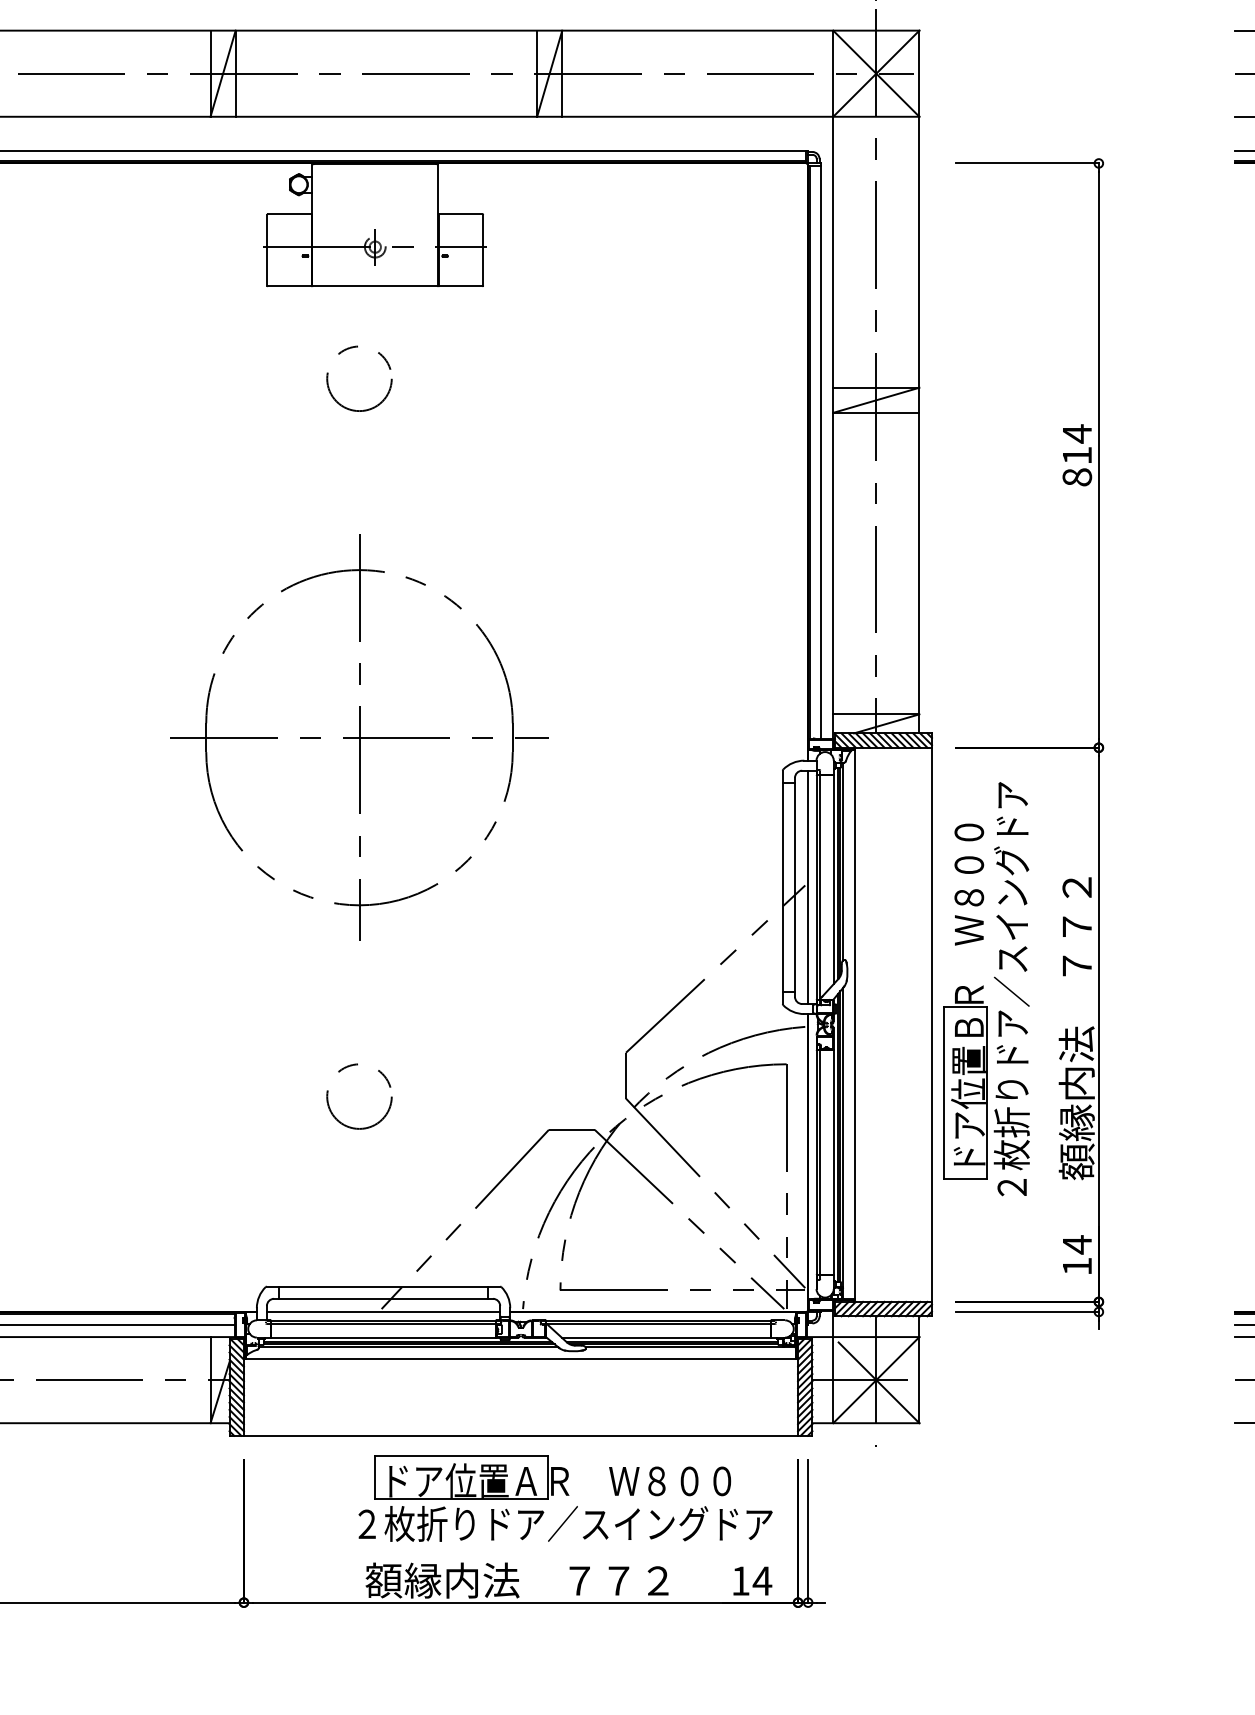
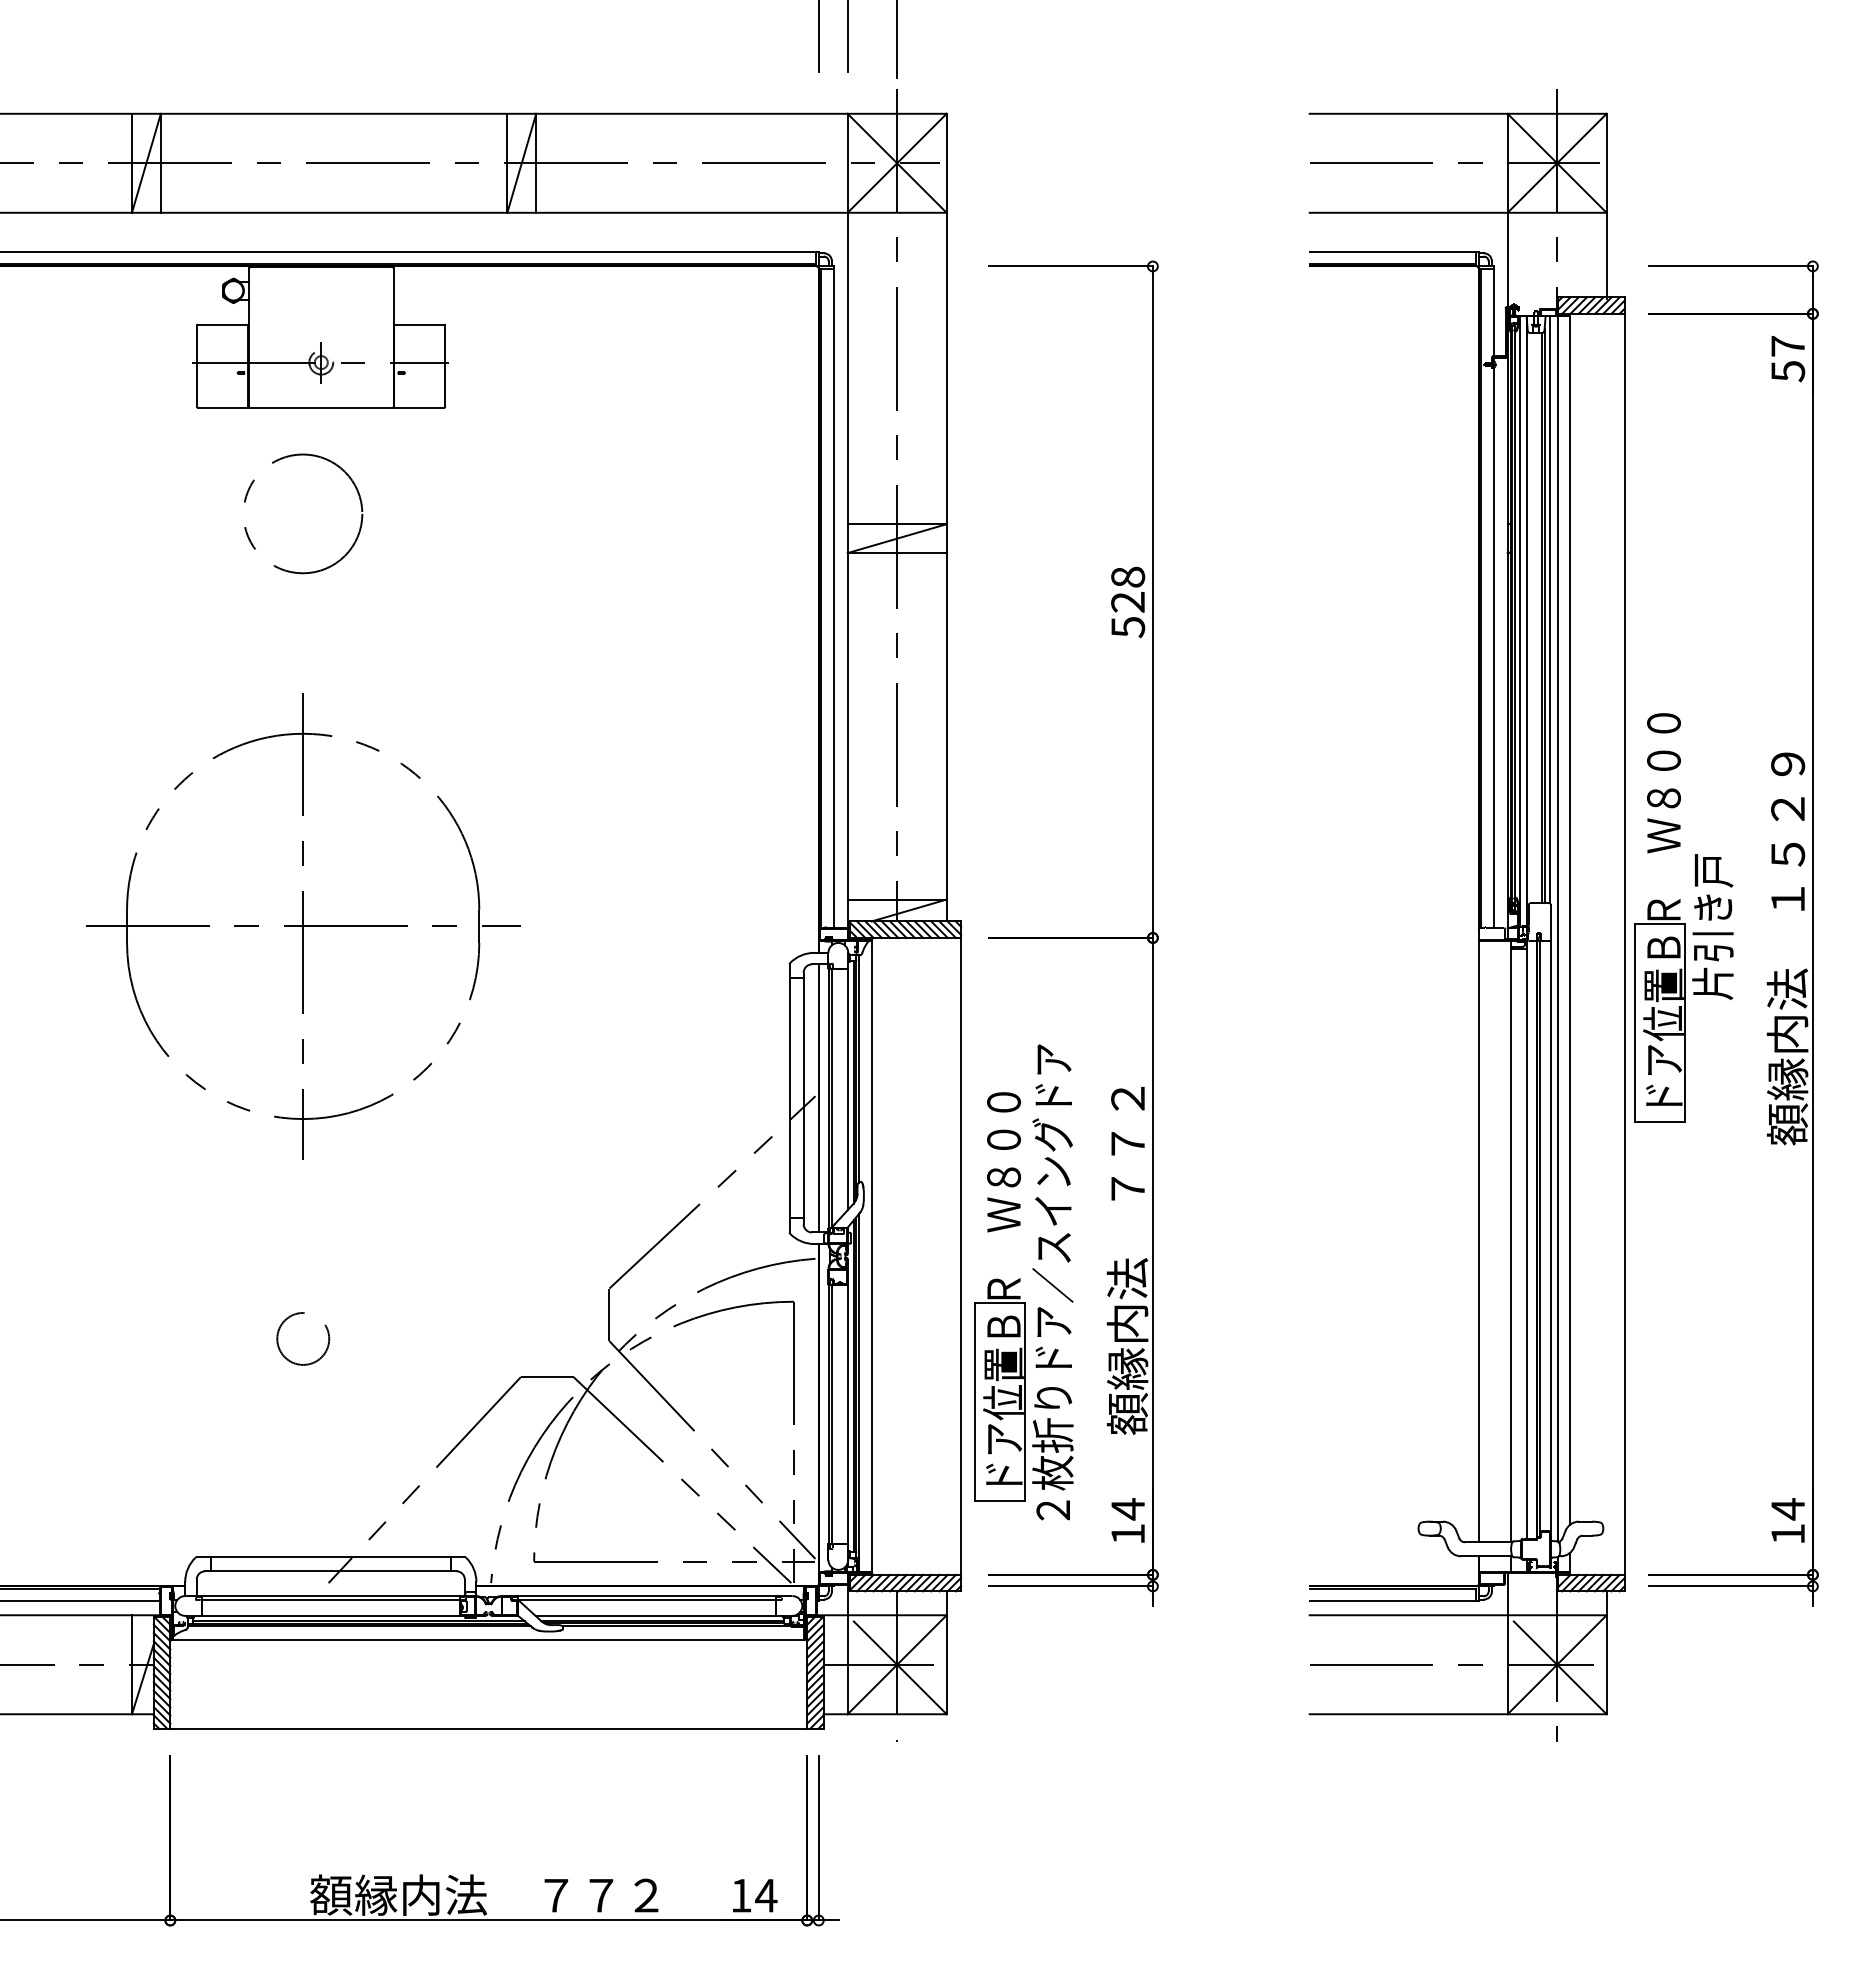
circle: (359, 378) -> (303, 513), size x1.6
text: (1077, 455) -> (1128, 602), 814 -> 528
part: (986, 989) -> (1023, 1282), moved
circle: (359, 1096) -> (303, 1338), size x0.7
line: (383, 1312) -> (330, 1586), removed
part: (566, 1498) -> (540, 1800), removed

